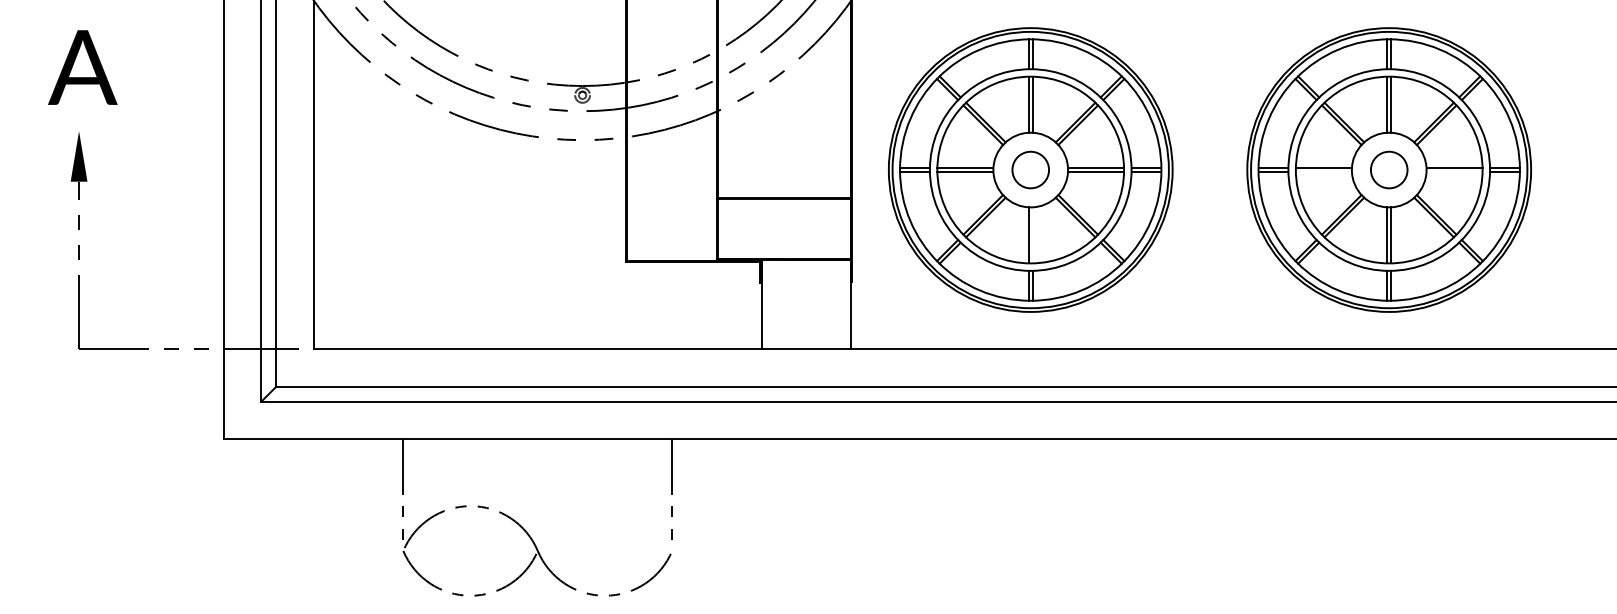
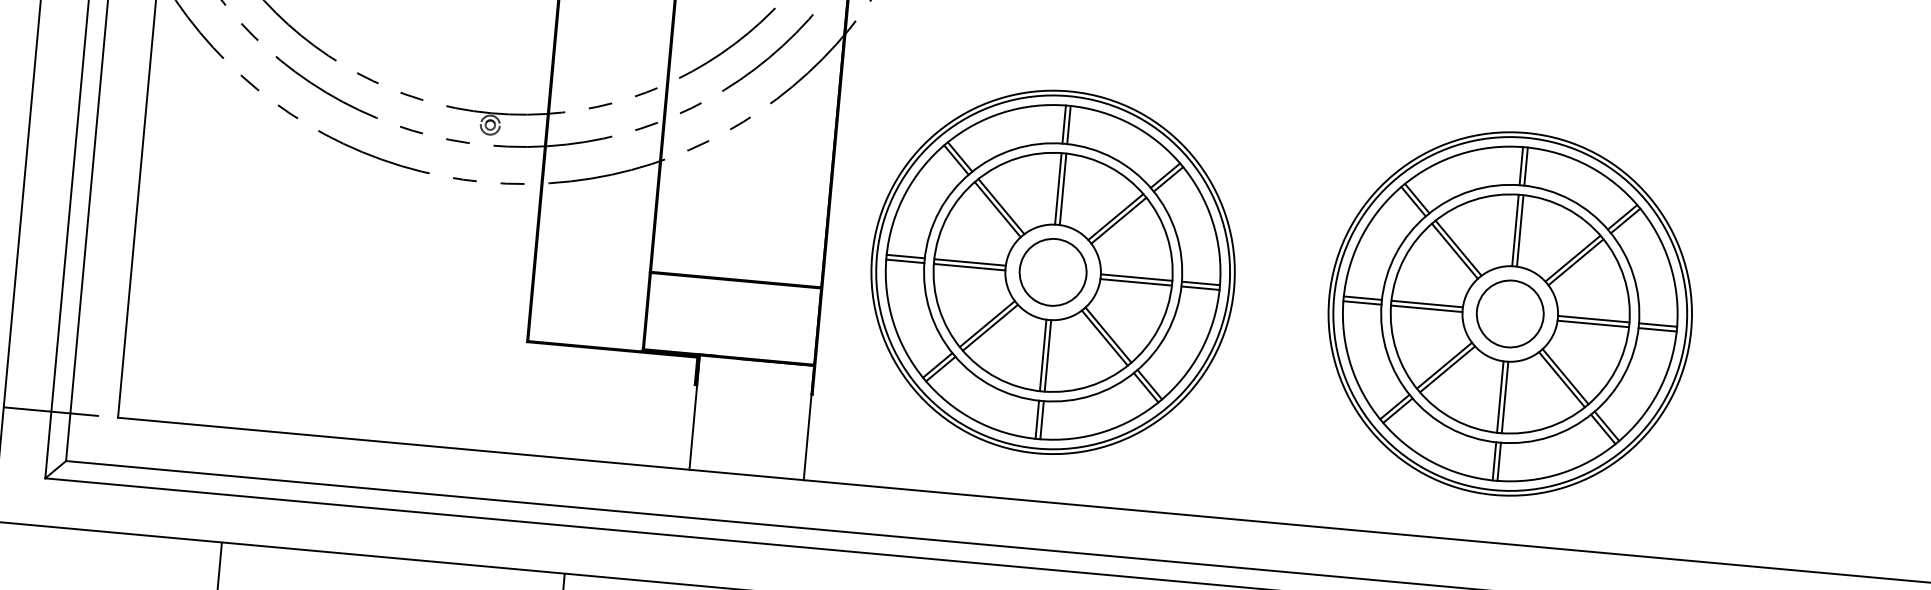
circle: (1030, 169) -> (1052, 271), size x1.43
circle: (1389, 169) -> (1510, 313), size x1.43
line: (1323, 171) -> (1426, 308), added
line: (1454, 171) -> (1593, 323), added
line: (1032, 235) -> (1047, 356), added

